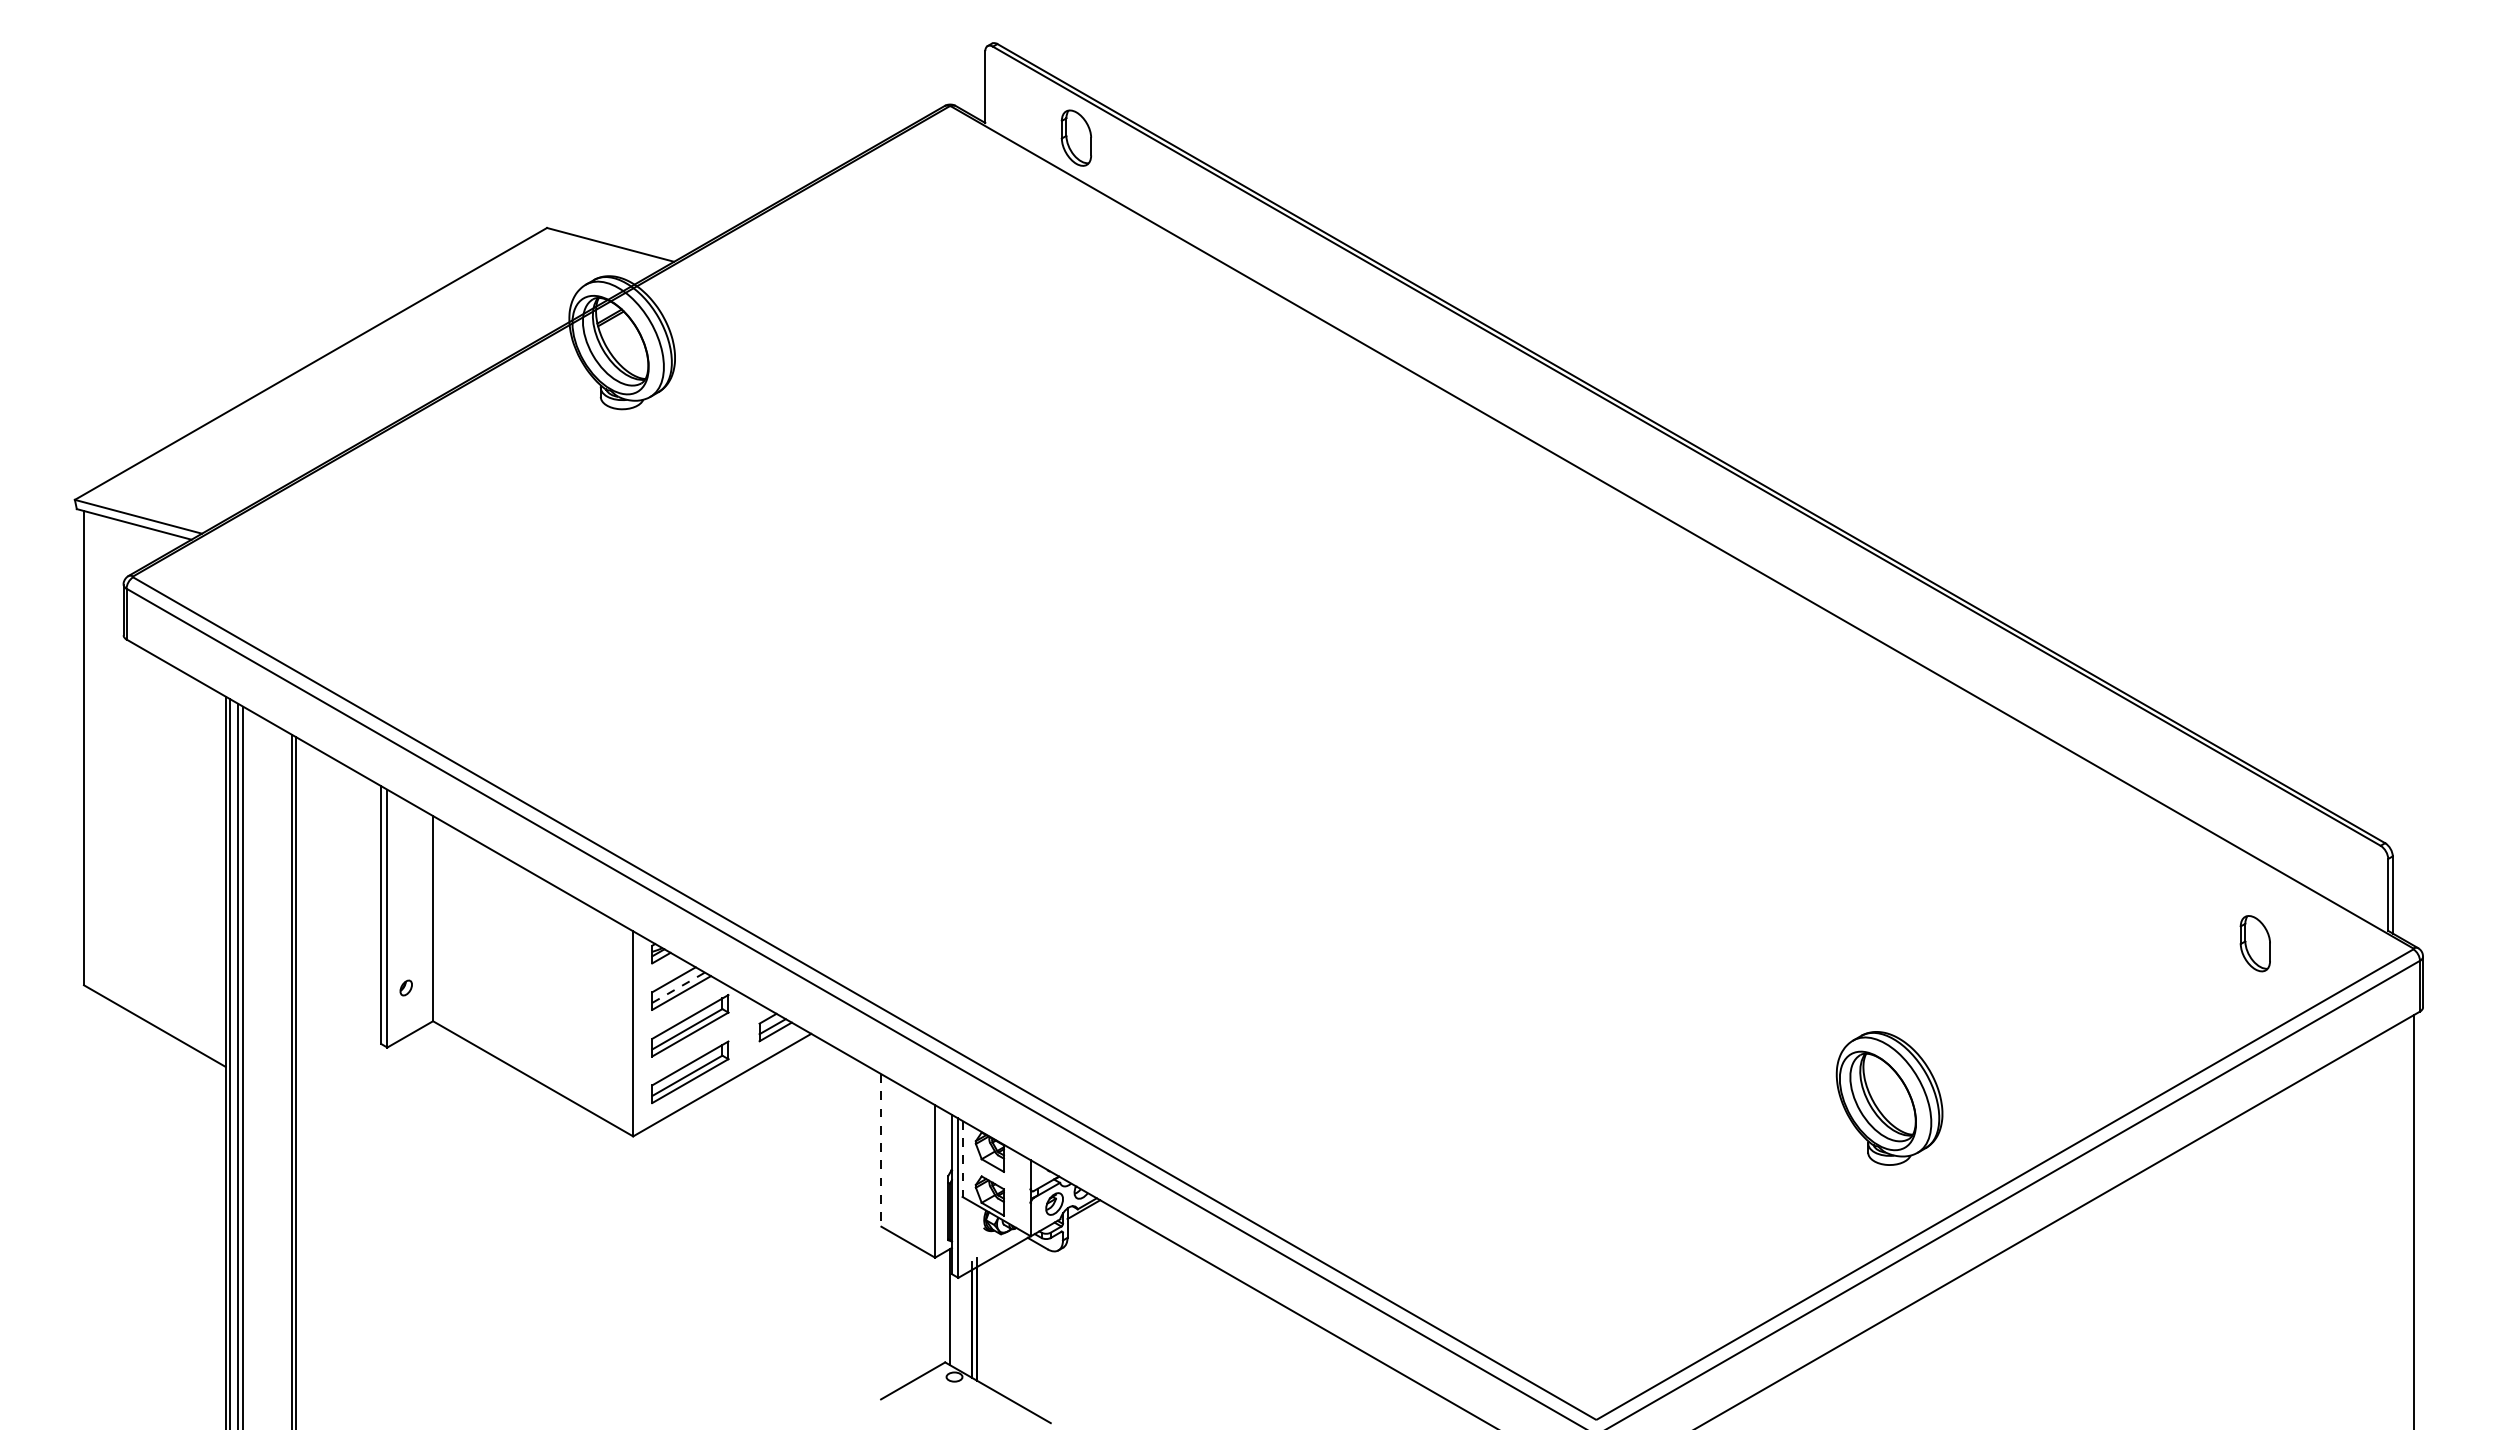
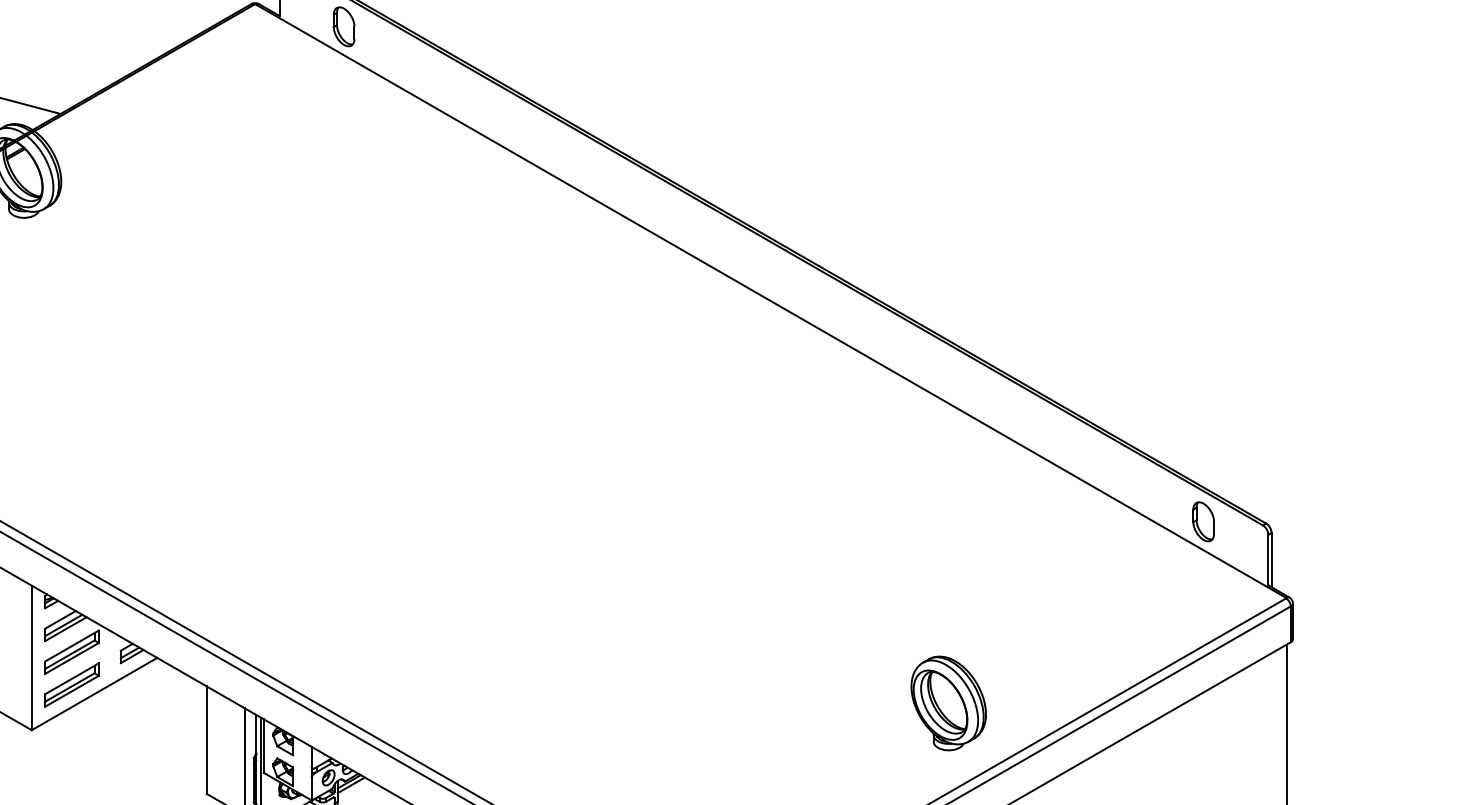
part: (2254, 943) -> (1203, 521), moved
line: (679, 987) -> (64, 625), dashed -> solid
part: (1889, 1098) -> (948, 703), moved
line: (881, 1150) -> (206, 740), dashed -> solid
line: (962, 1158) -> (263, 745), dashed -> solid
line: (1086, 1214) -> (351, 785), added

